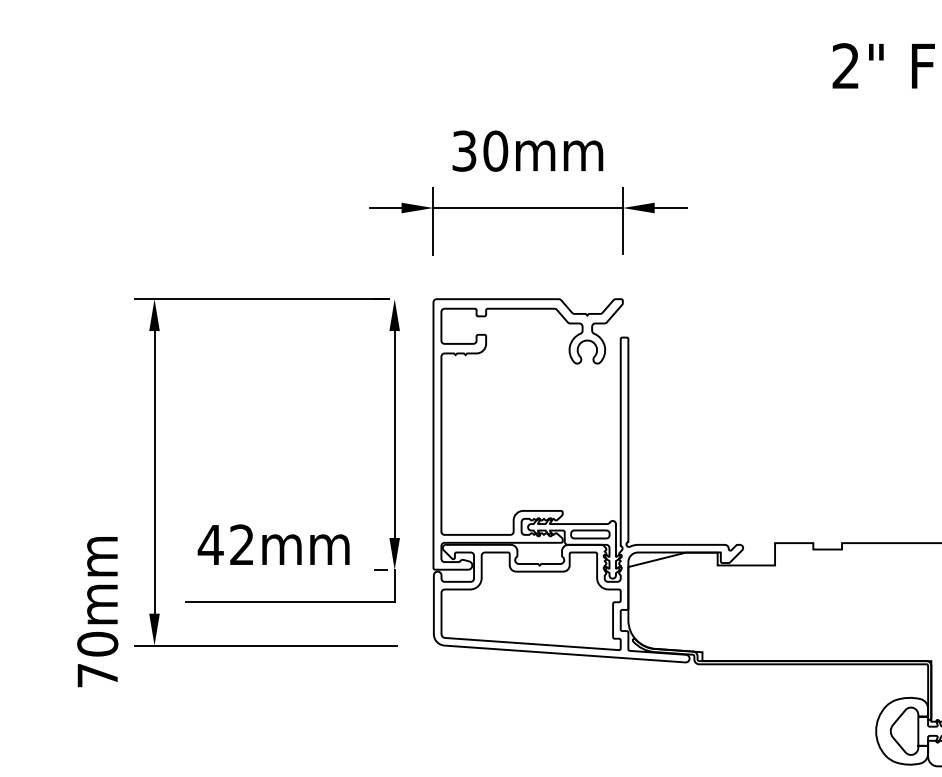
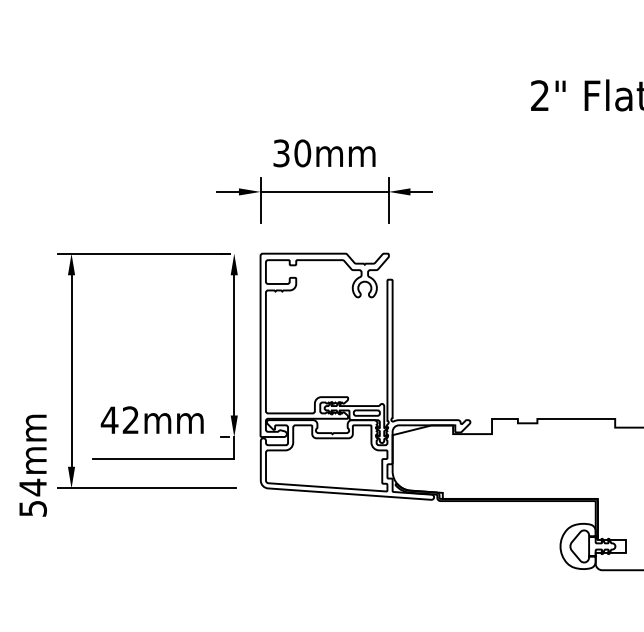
text: (96, 658) -> (32, 497), 70mm -> 54mm

